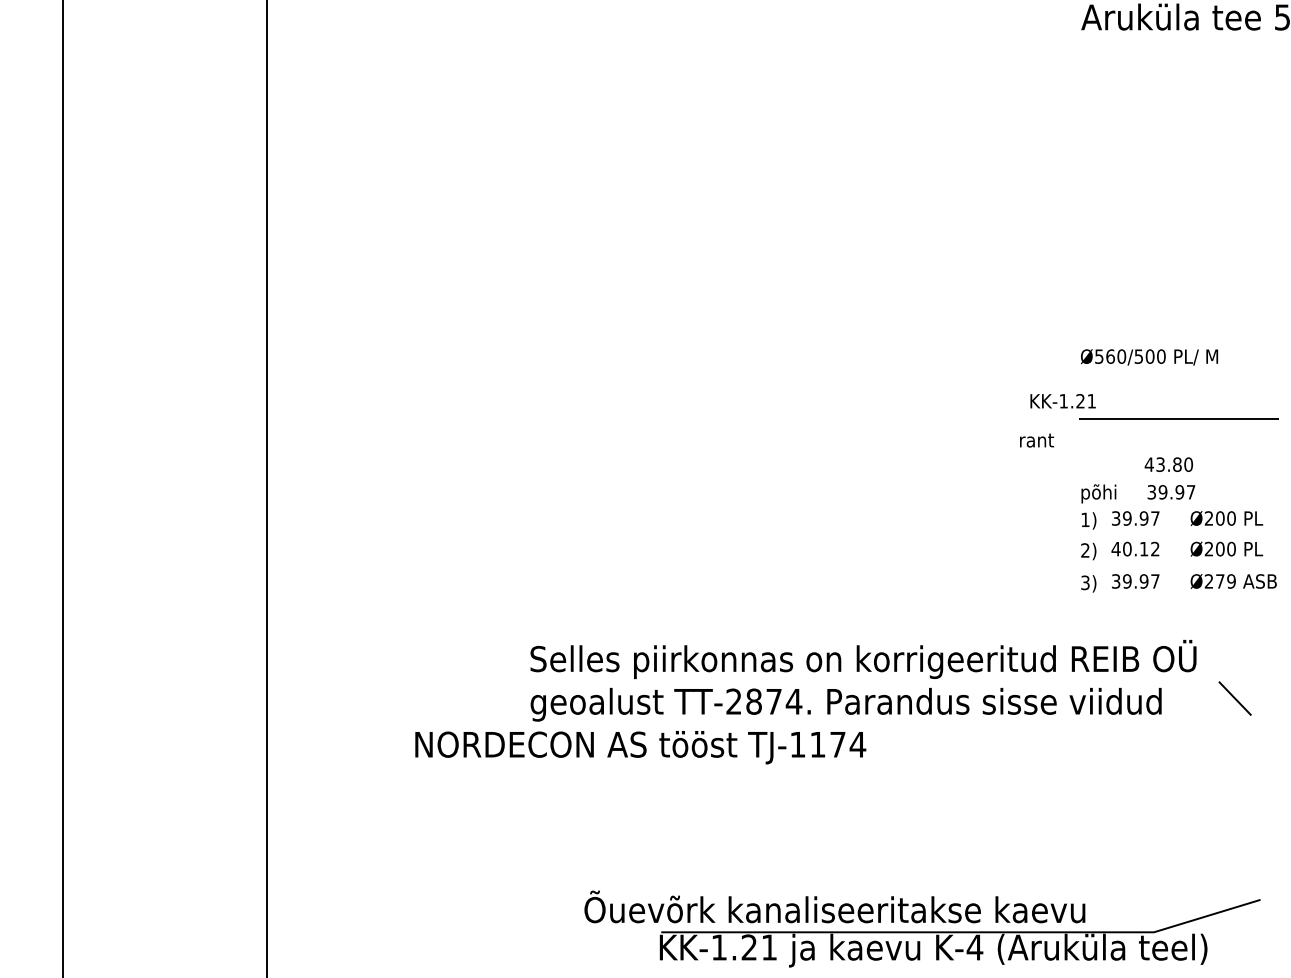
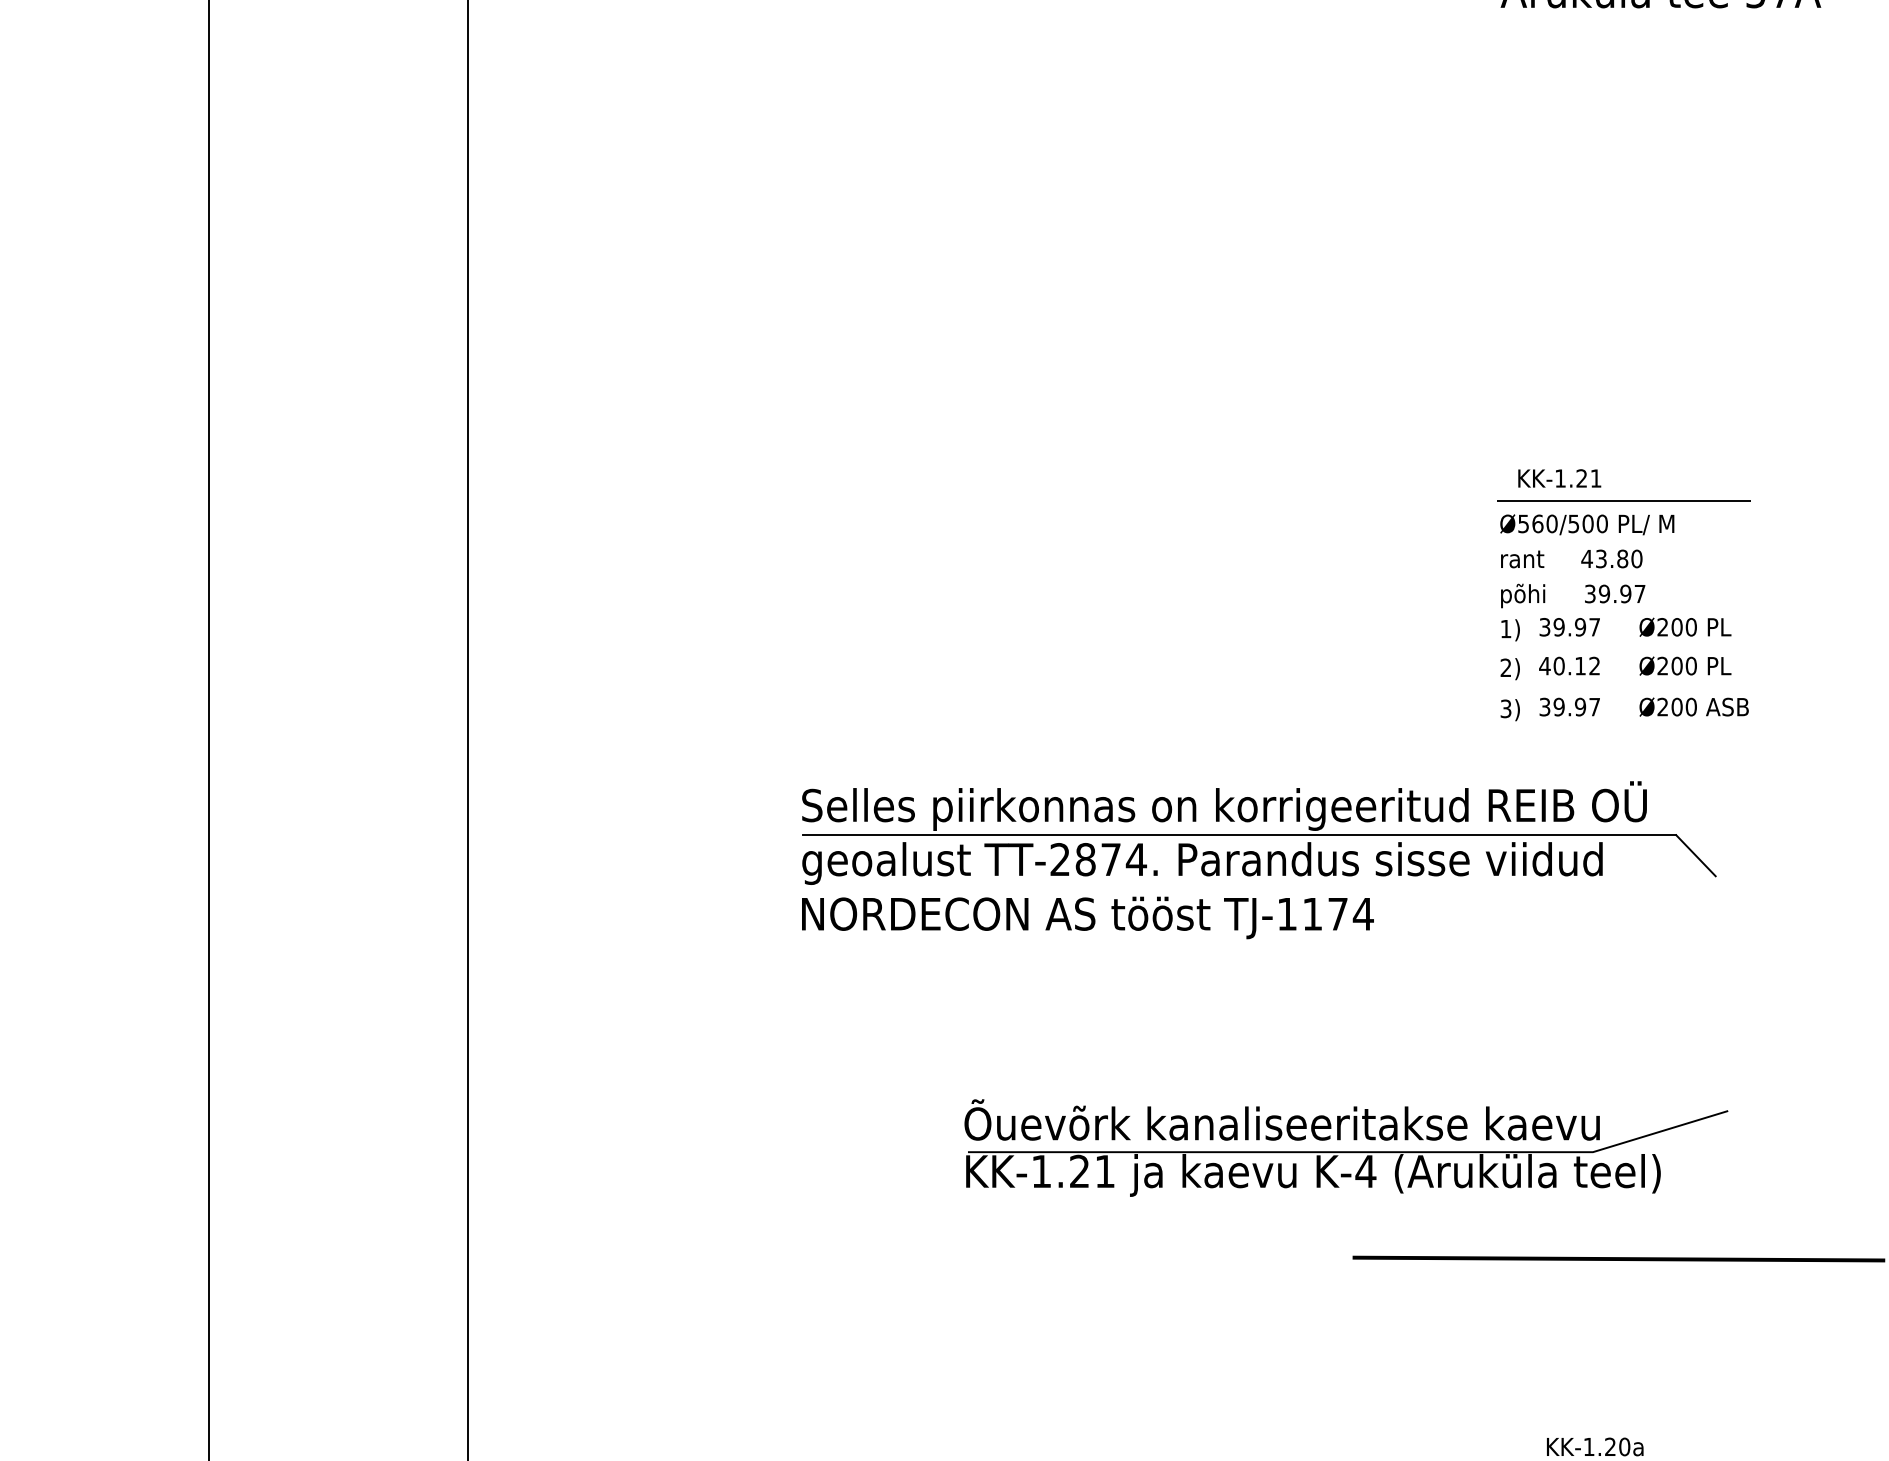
text: (1149, 357) -> (1587, 524), moved
text: (1062, 401) -> (1559, 478), moved
text: (1036, 440) -> (1522, 559), moved
text: (1225, 580) -> (1683, 706), Ø279 -> Ø200
line: (875, 682) -> (1239, 835), added
text: (640, 747) -> (1087, 917), moved
text: (834, 906) -> (1281, 1119), moved

